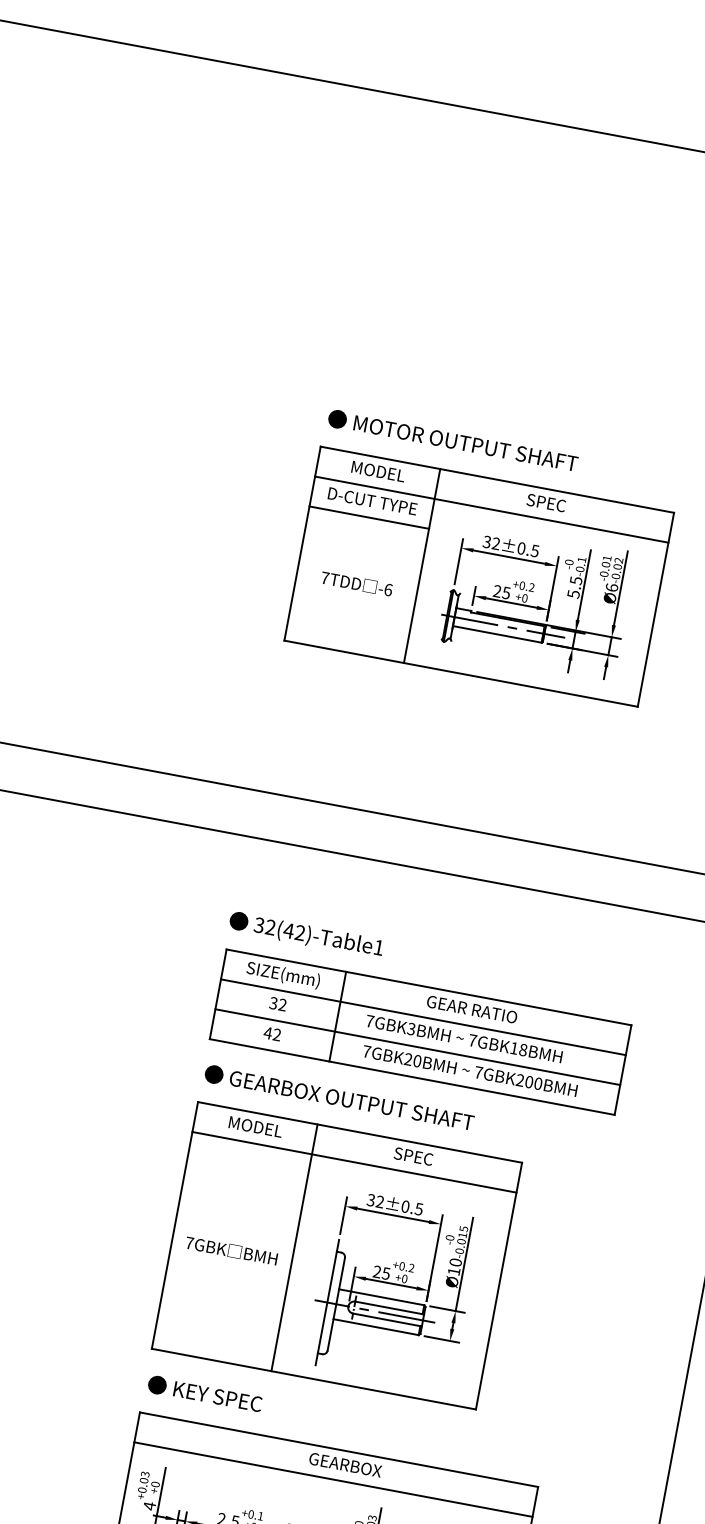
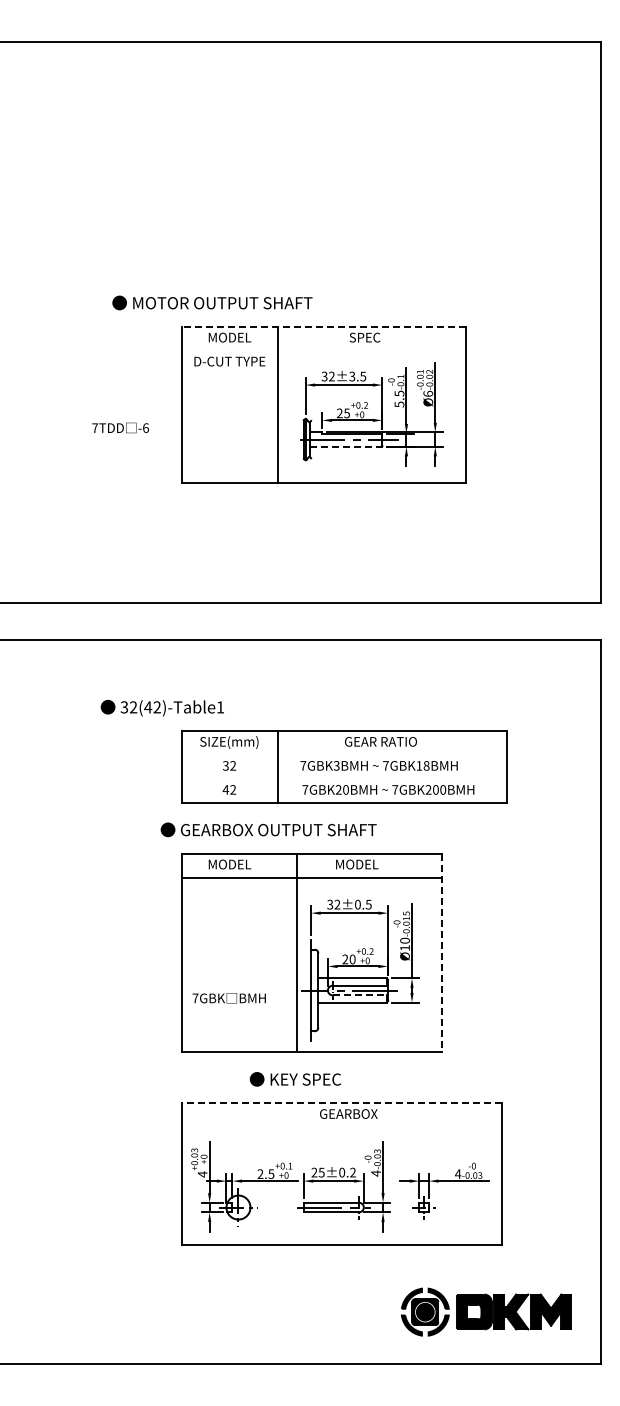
text: (453, 440) -> (212, 302), moved
line: (497, 479) -> (323, 326), solid -> dashed
line: (491, 509) -> (323, 350), removed
line: (369, 517) -> (229, 374), removed
text: (521, 548) -> (352, 376), 32±0.5 -> 32±3.5
text: (356, 583) -> (120, 427), moved
line: (498, 634) -> (346, 446), solid -> dashed
text: (305, 934) -> (161, 707), moved
line: (422, 1016) -> (343, 754), removed
line: (416, 1046) -> (343, 778), removed
text: (339, 1097) -> (268, 829), moved
text: (414, 1156) -> (357, 864), SPEC -> MODEL
line: (294, 1247) -> (296, 952), moved
text: (230, 1250) -> (228, 998), moved
text: (386, 1273) -> (352, 959), 25 -> 20
line: (499, 1287) -> (442, 953), solid -> dashed
line: (387, 1320) -> (360, 995), solid -> dashed
text: (203, 1394) -> (294, 1079), moved
line: (338, 1450) -> (341, 1103), solid -> dashed
line: (333, 1480) -> (341, 1127), removed

